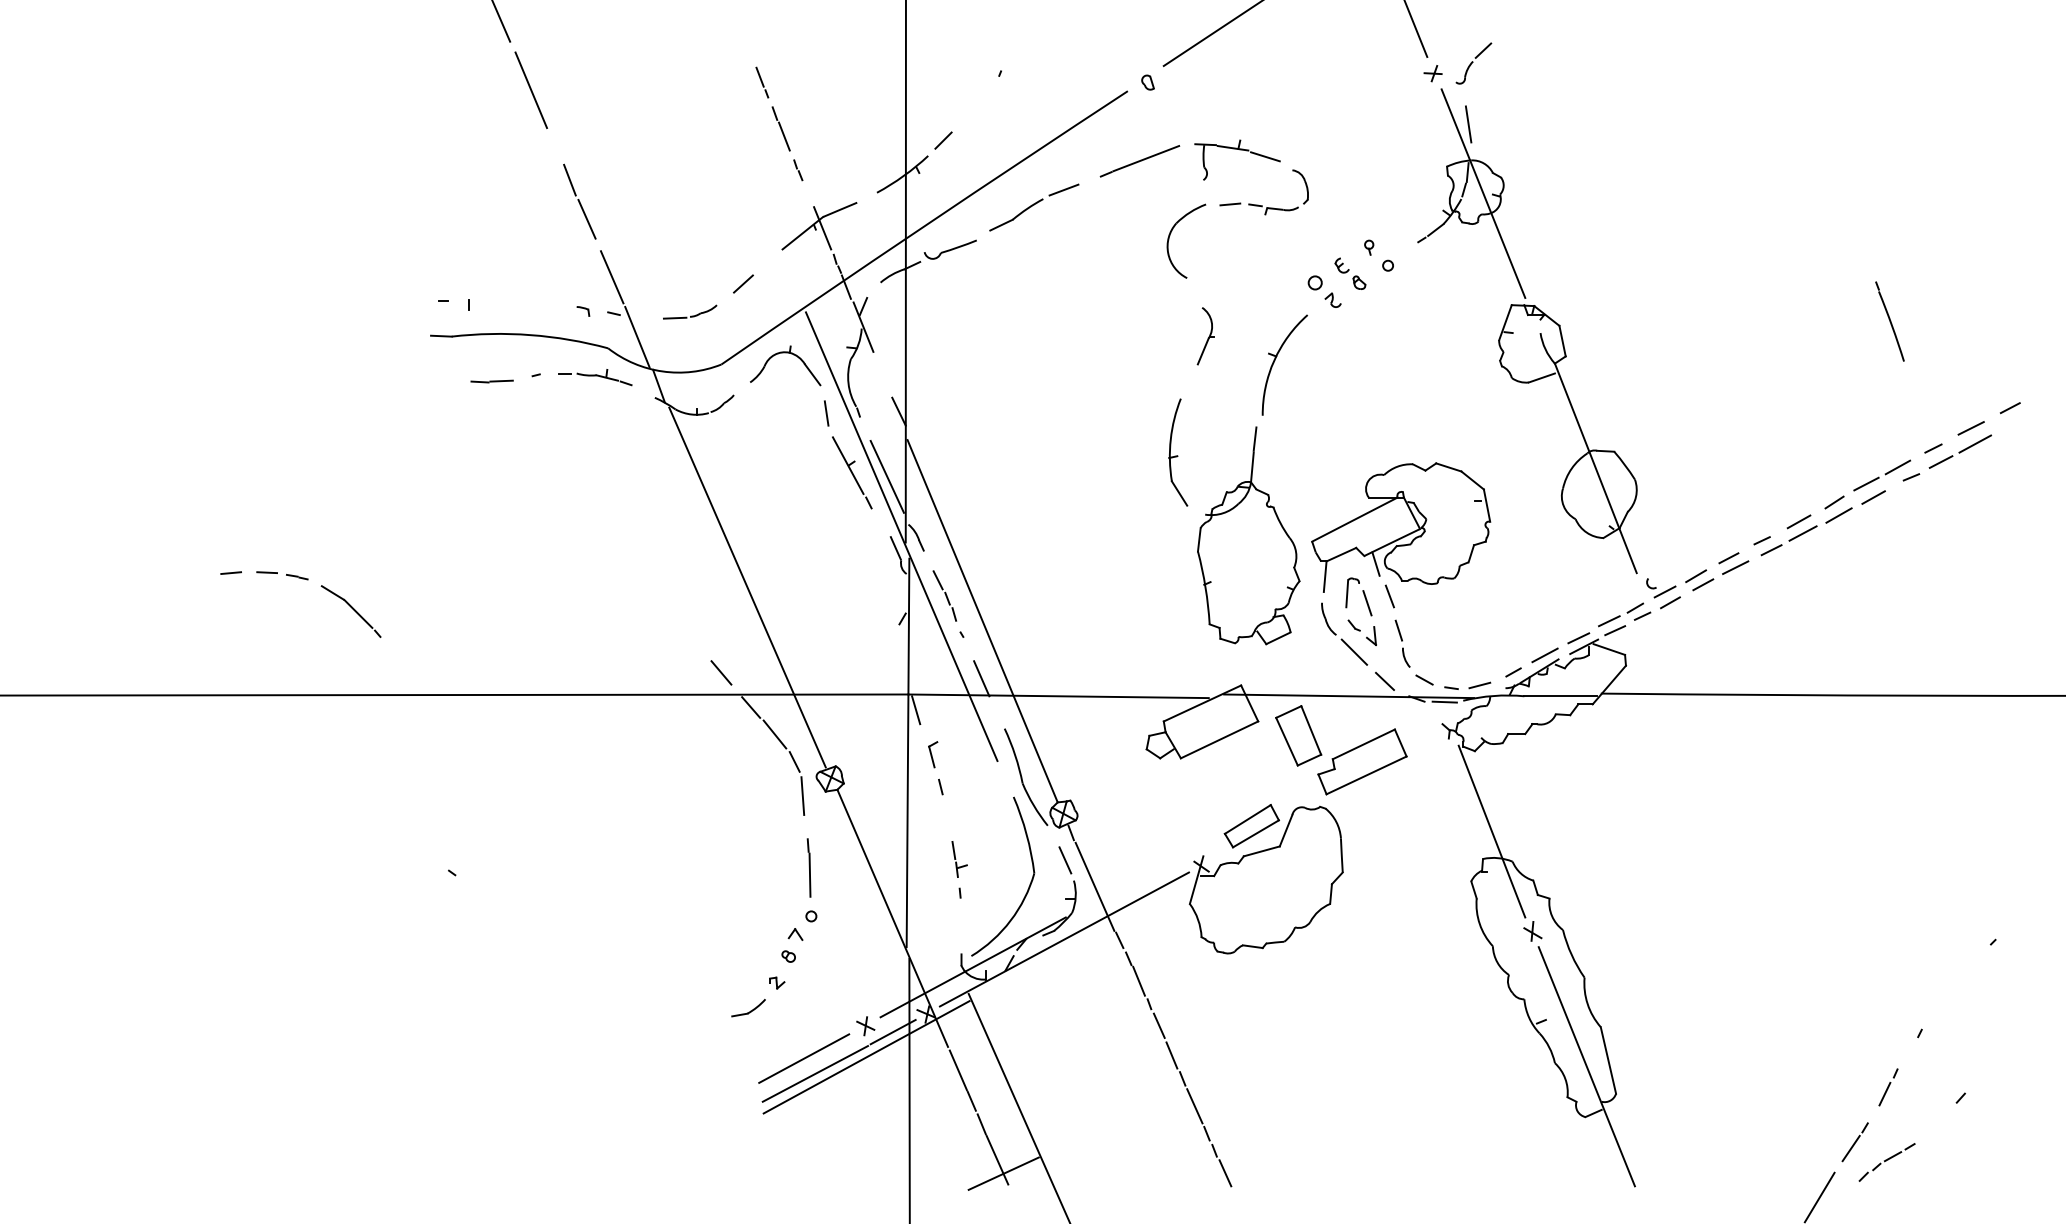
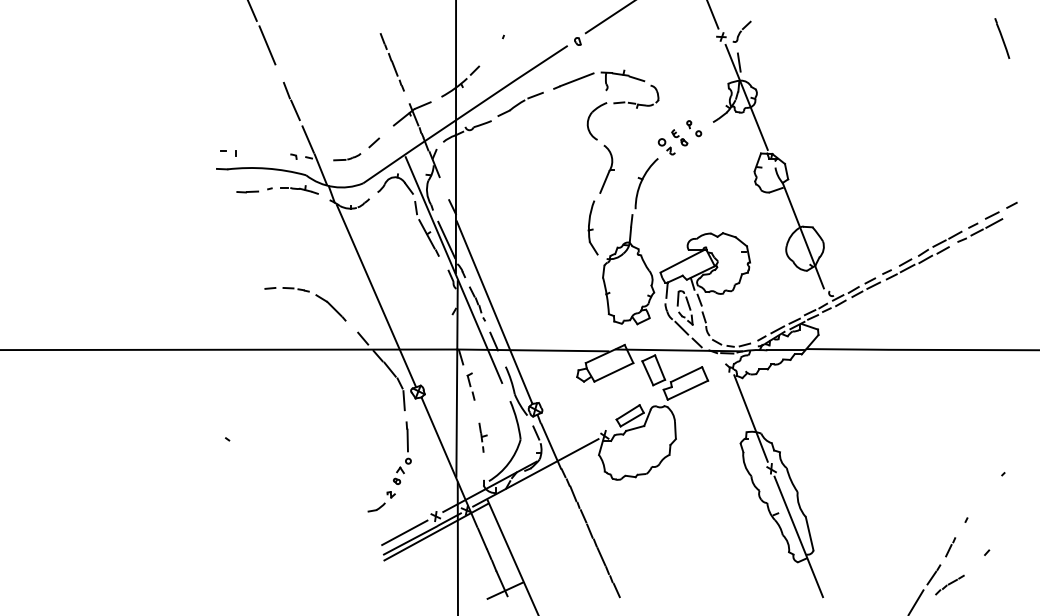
line: (1890, 320) -> (1002, 38), moved
part: (1204, 334) -> (606, 168), size x1.67
part: (304, 581) -> (307, 292), moved

